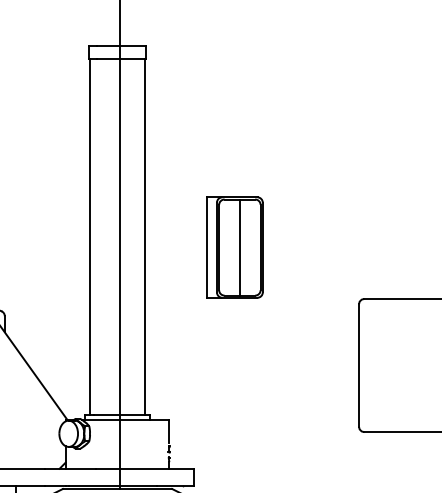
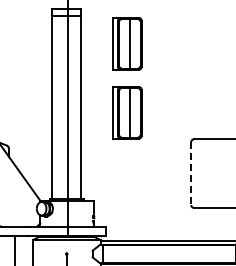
part: (235, 112) -> (127, 43), added
line: (359, 365) -> (191, 173), solid -> dashed

